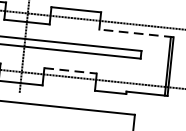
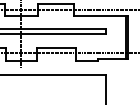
line: (135, 33) -> (100, 16), dashed -> solid
line: (71, 71) -> (57, 48), dashed -> solid

